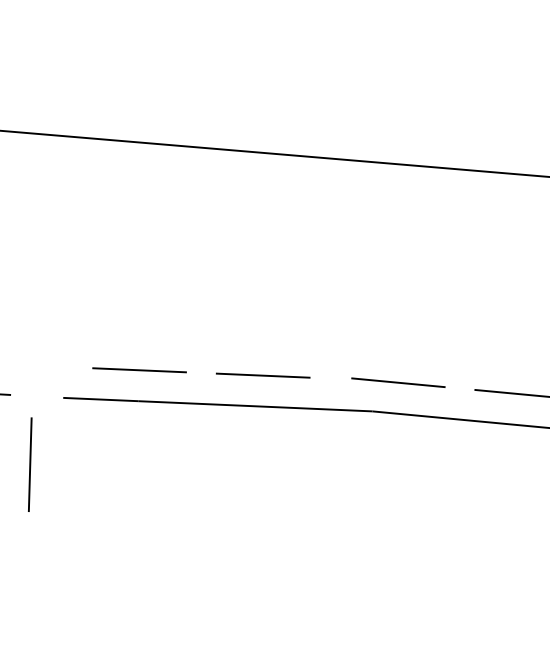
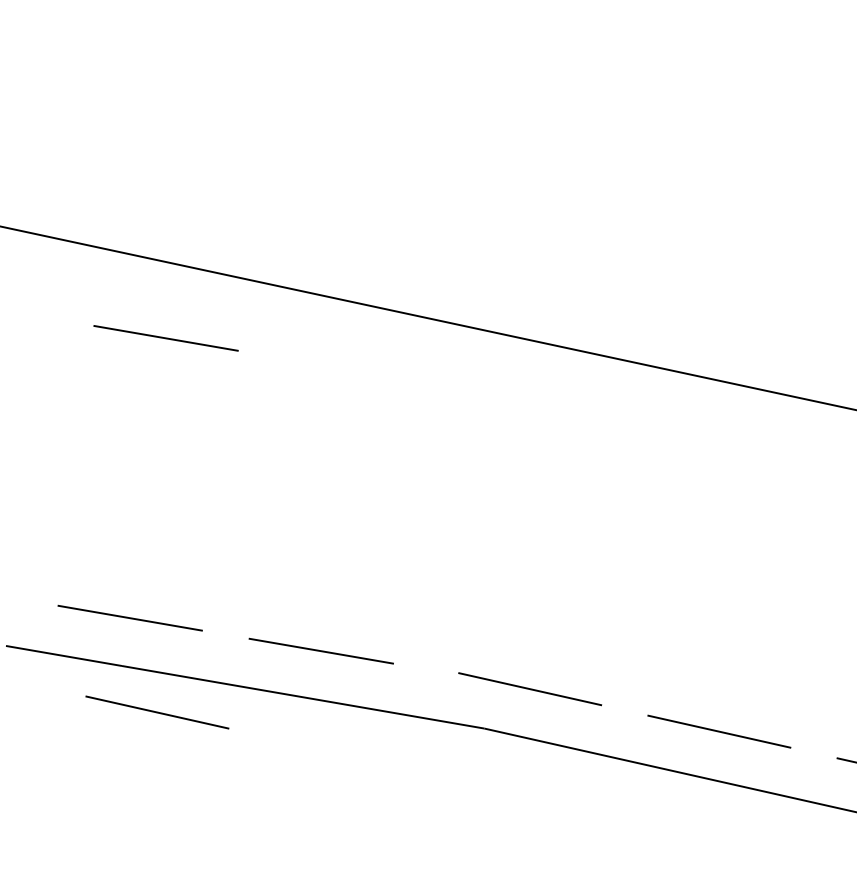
line: (139, 190) -> (165, 338), added
line: (164, 427) -> (157, 712), added

